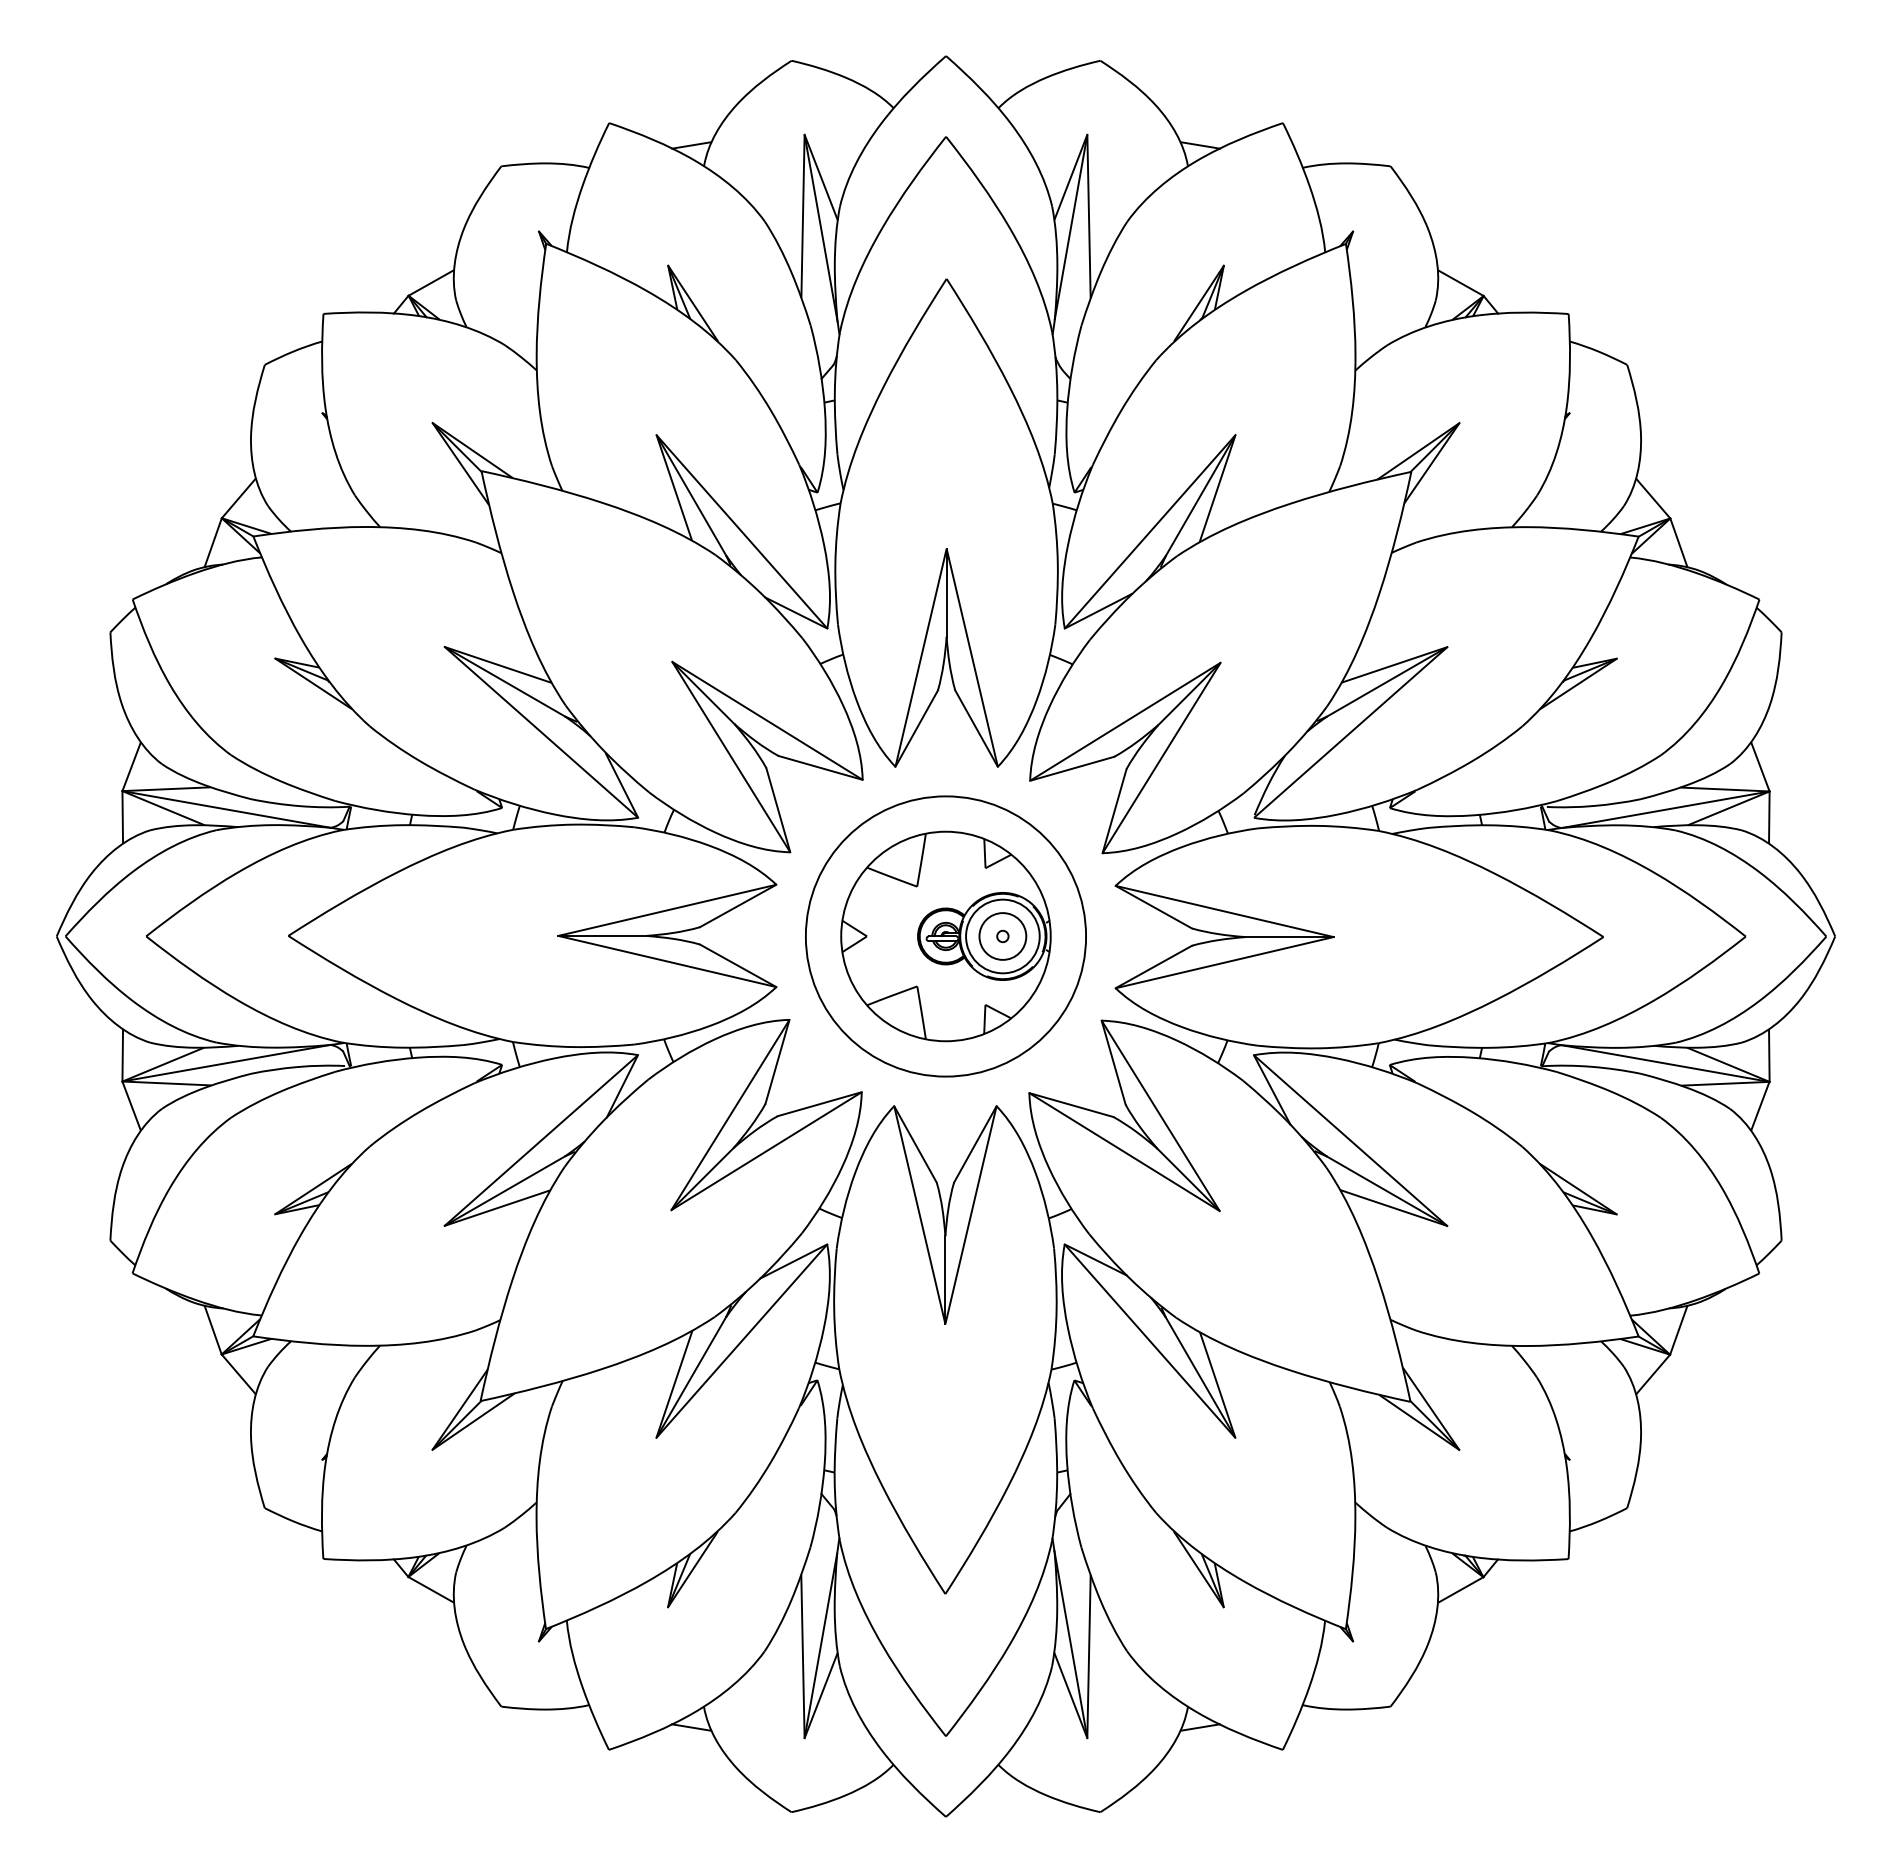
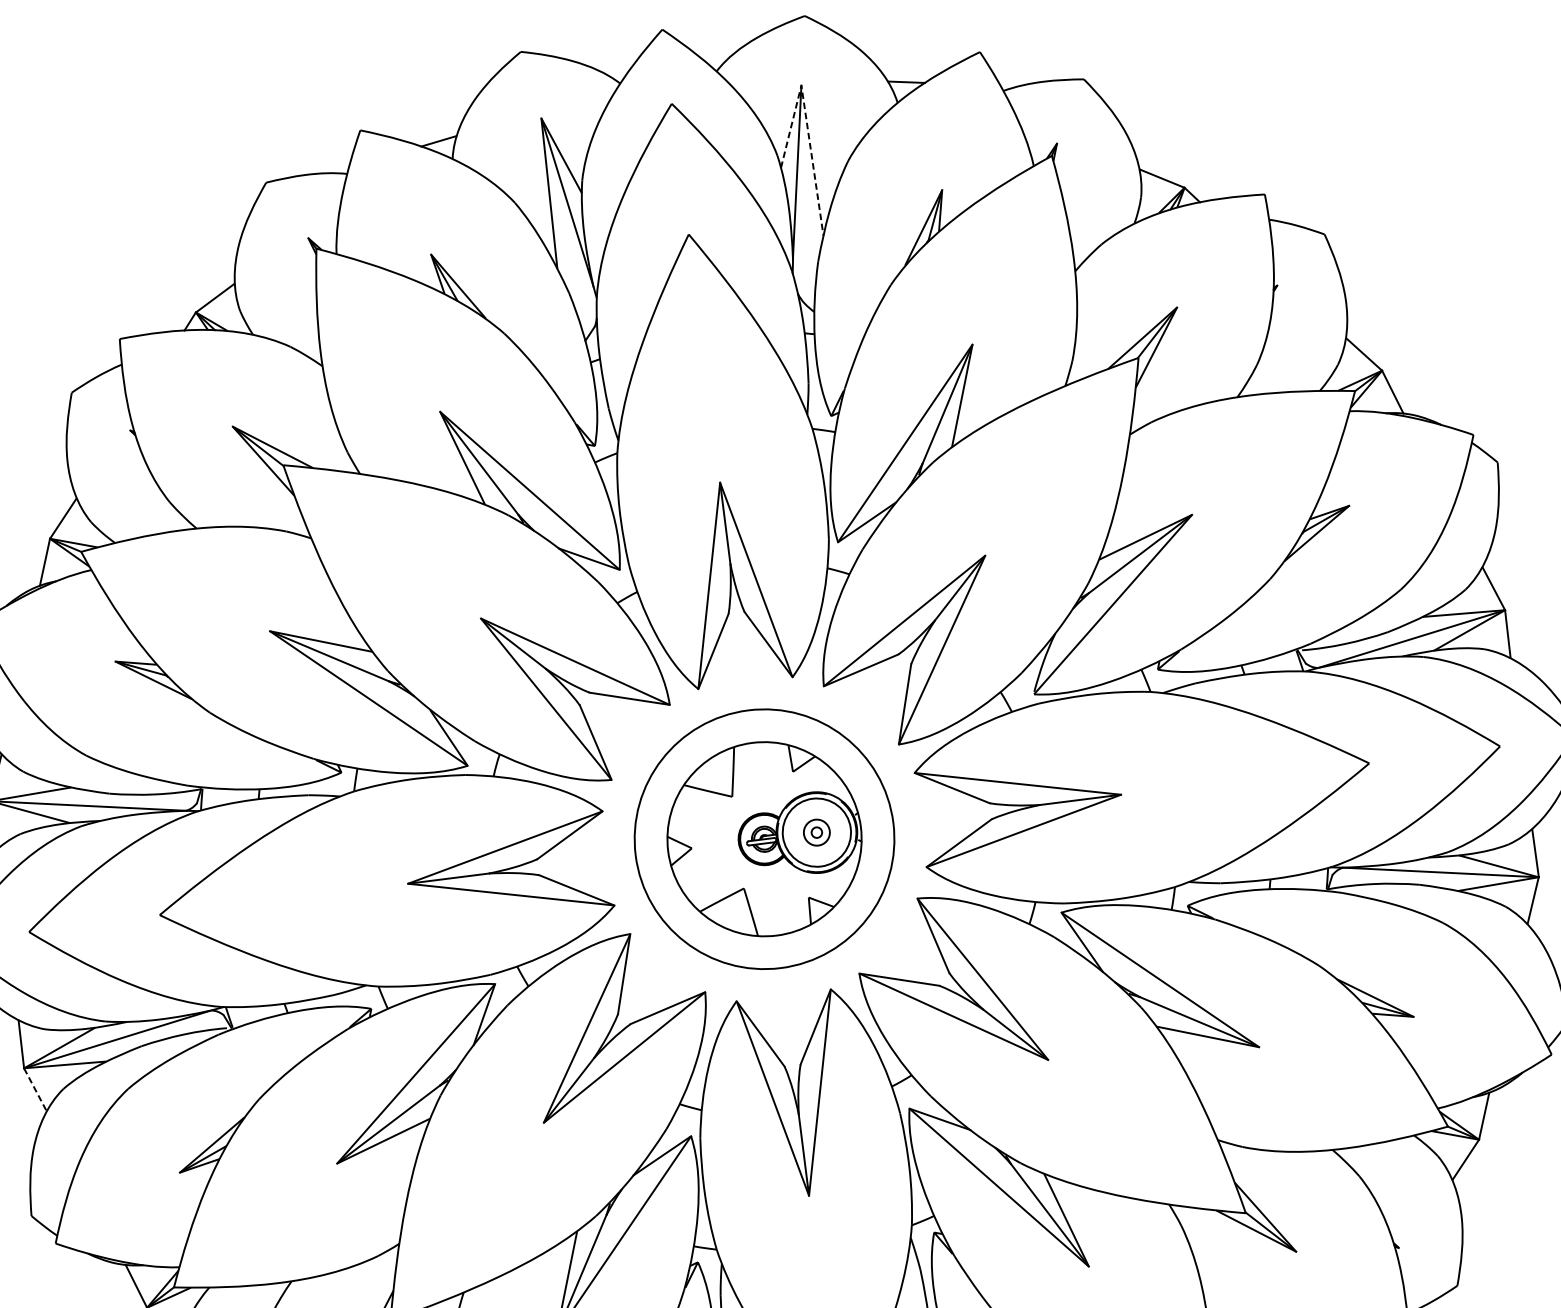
line: (1088, 170) -> (806, 118), solid -> dashed
circle: (1002, 936) -> (816, 832), size x0.6
line: (131, 1105) -> (35, 1089), solid -> dashed

